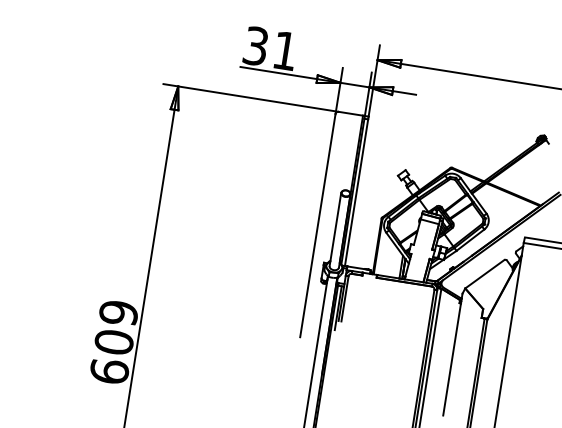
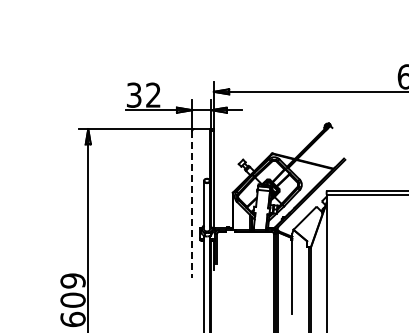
text: (285, 49) -> (153, 94), 31 -> 32
line: (318, 225) -> (192, 204), solid -> dashed

